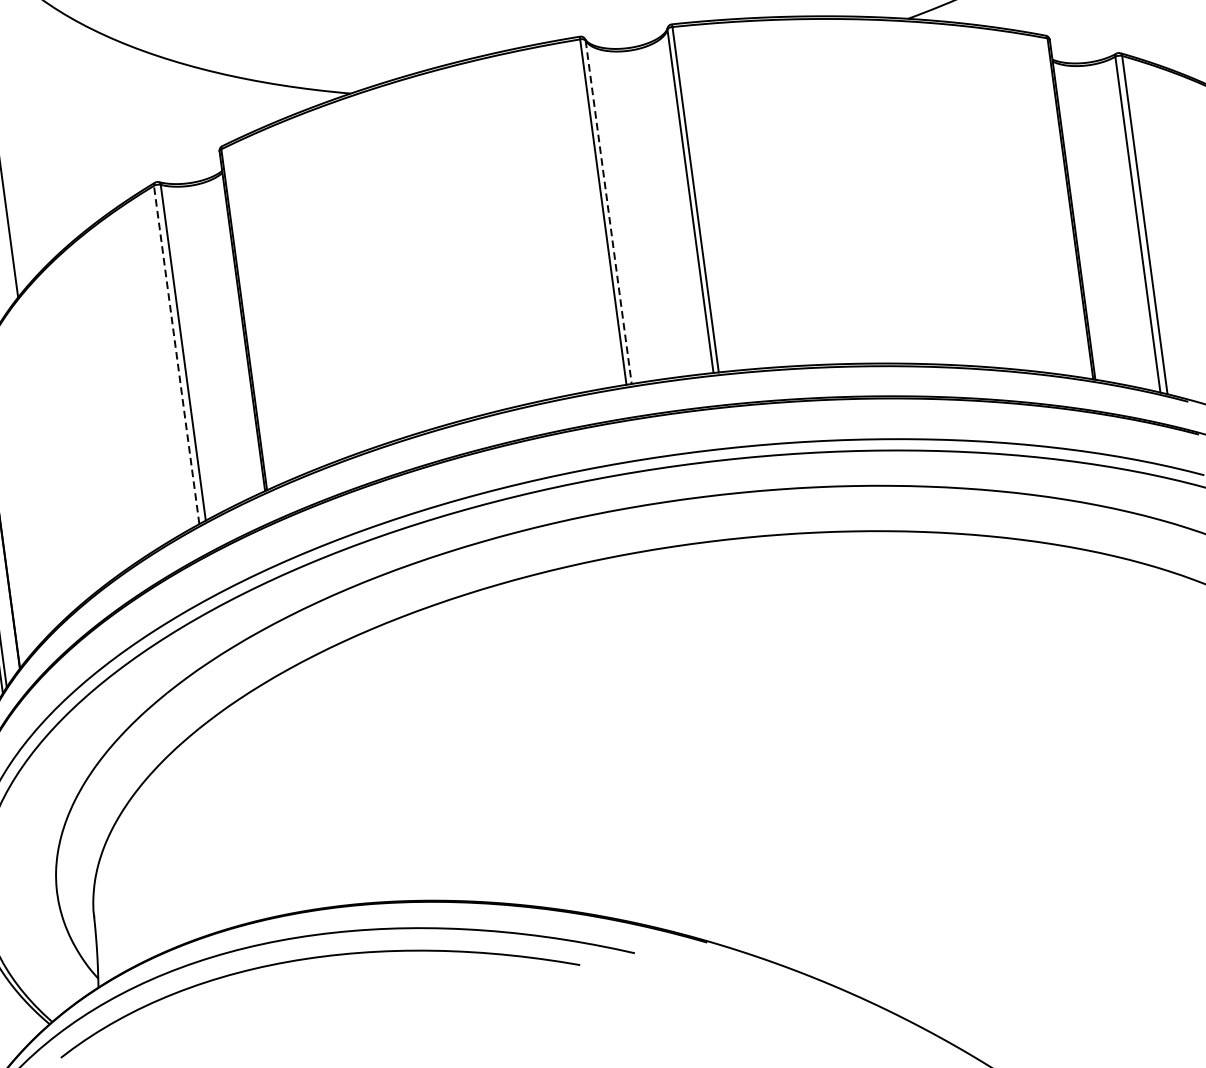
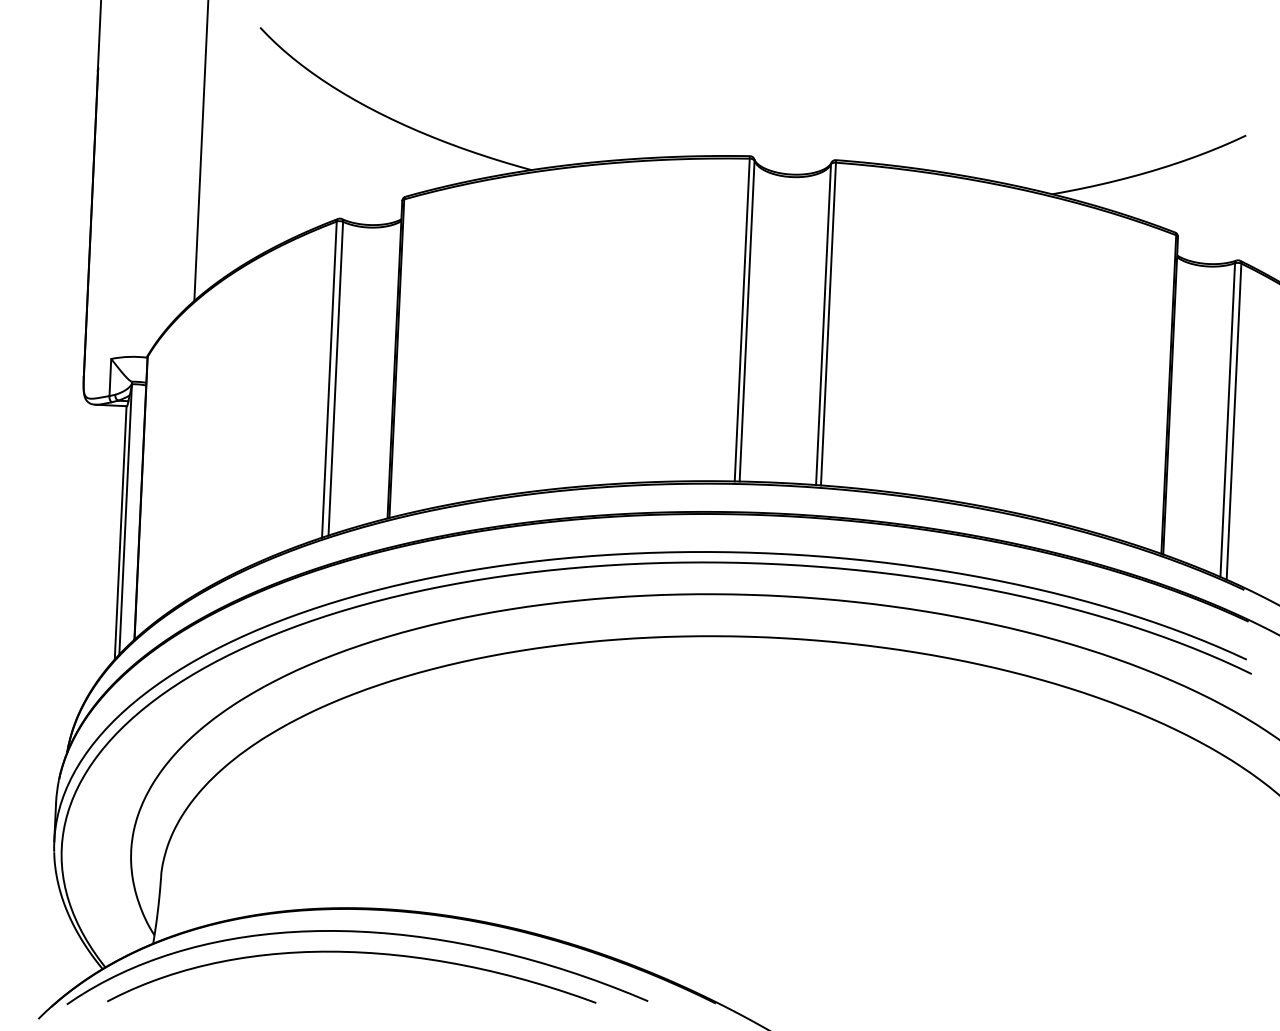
line: (609, 212) -> (747, 321), dashed -> solid
line: (176, 354) -> (329, 379), dashed -> solid

